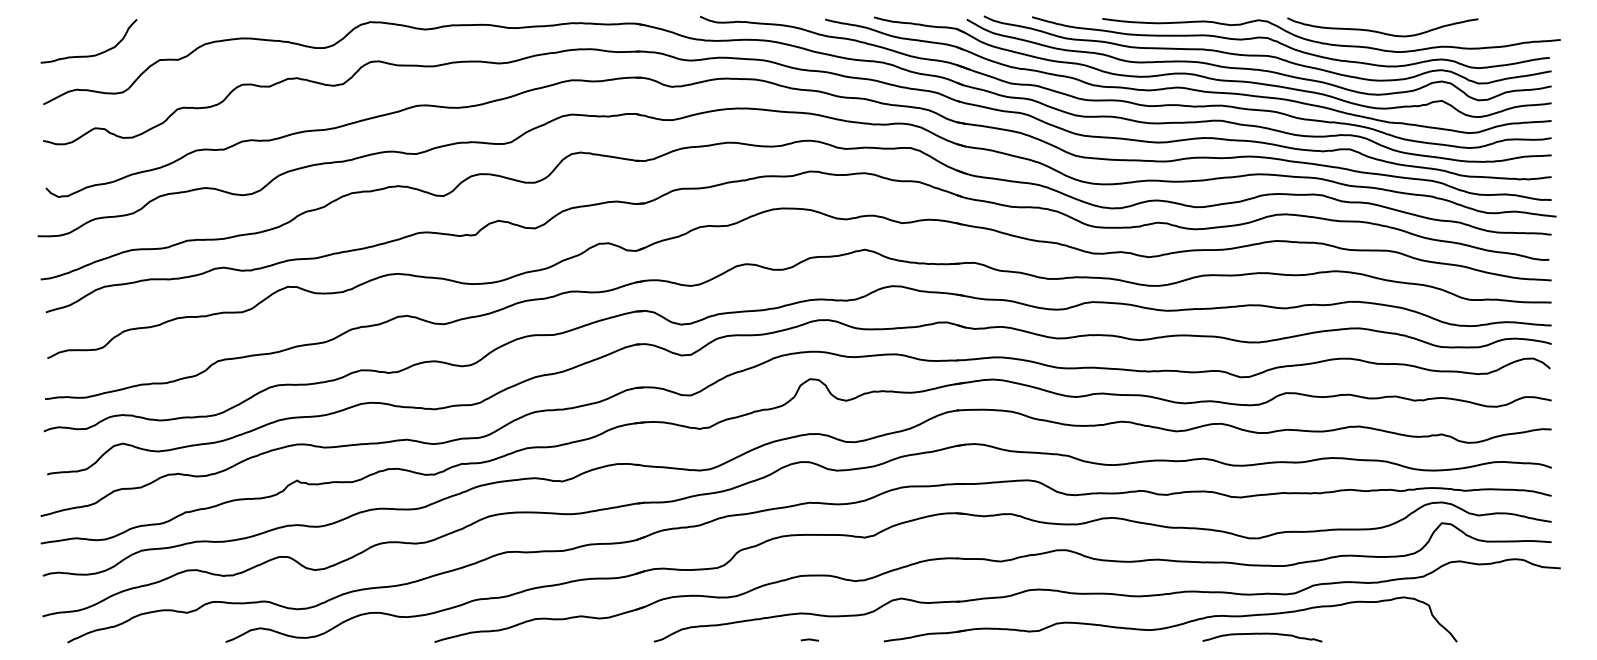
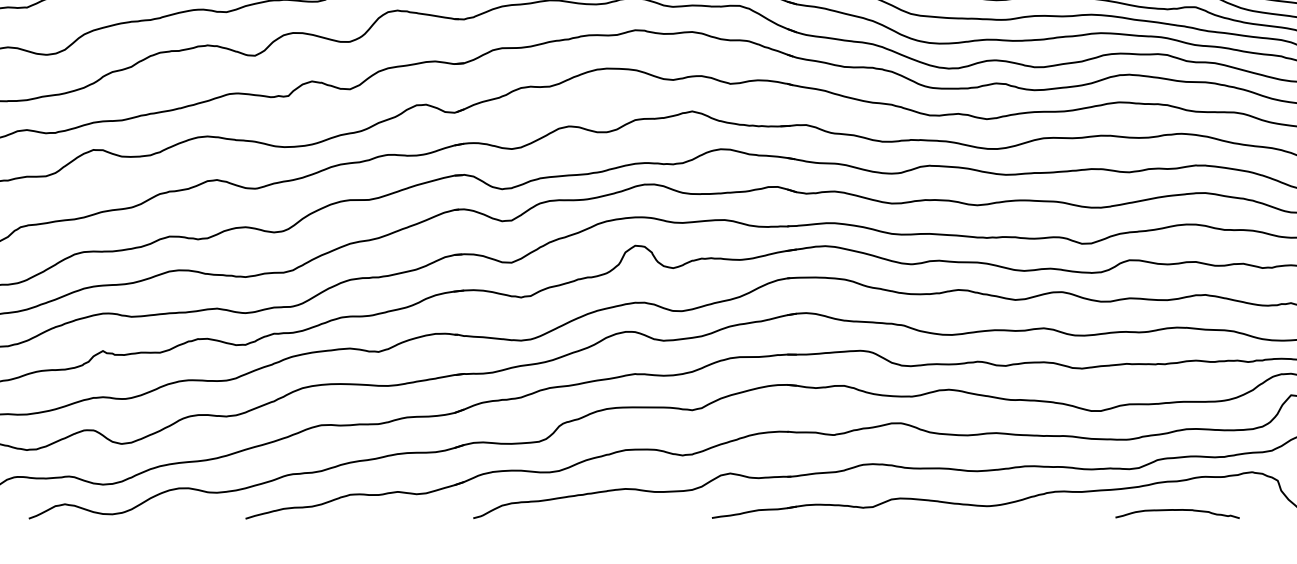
curve: (1262, 634) -> (1177, 510), moved
line: (809, 639) -> (634, 515), removed

